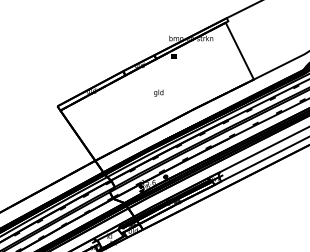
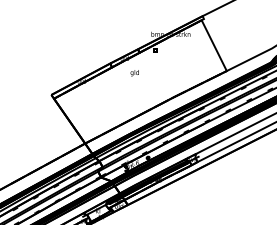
text: (158, 93) -> (134, 73), moved

